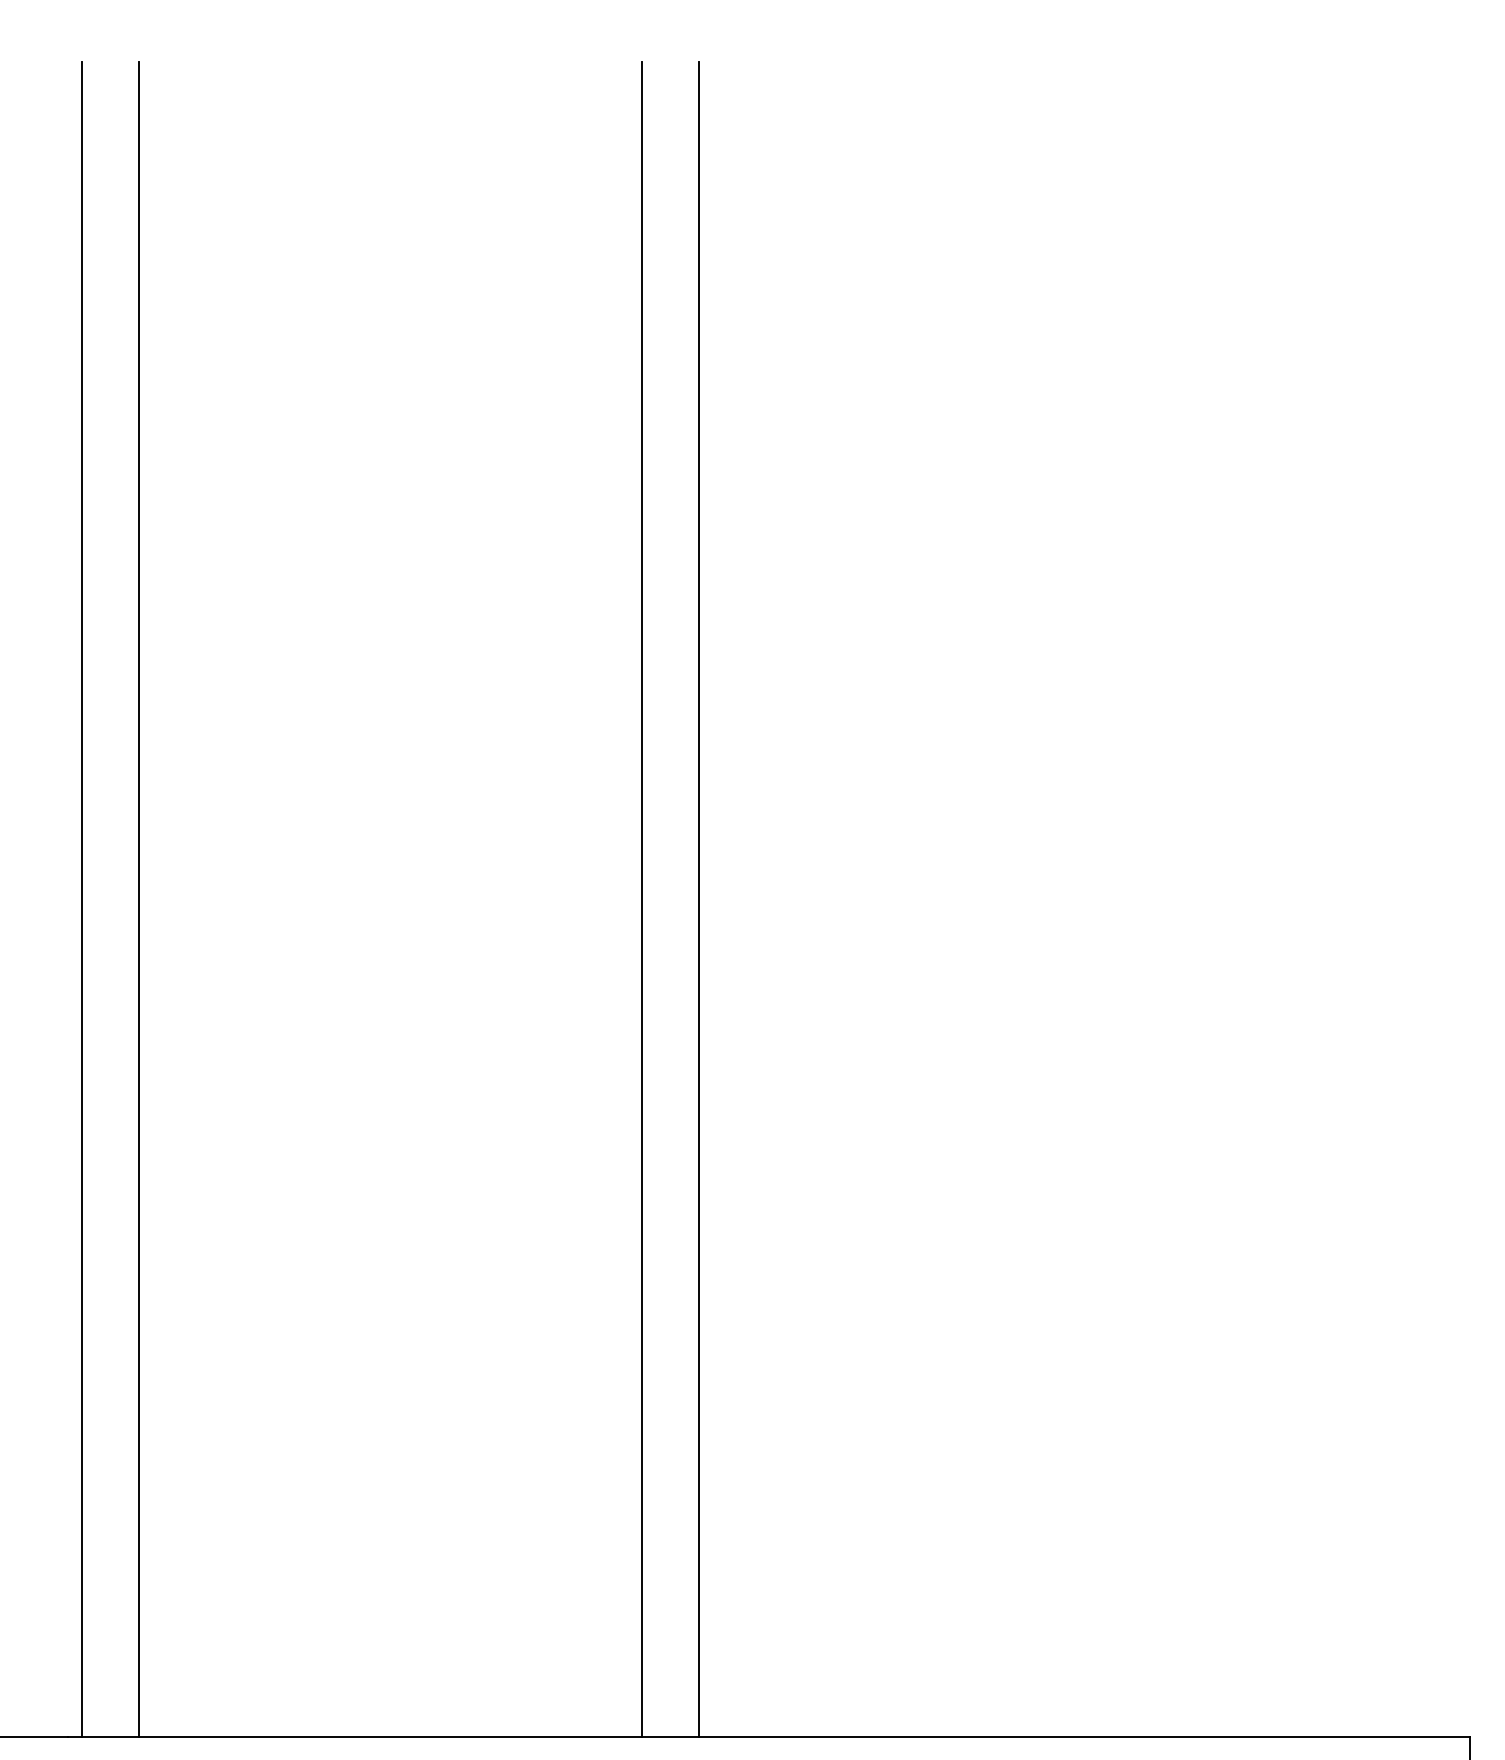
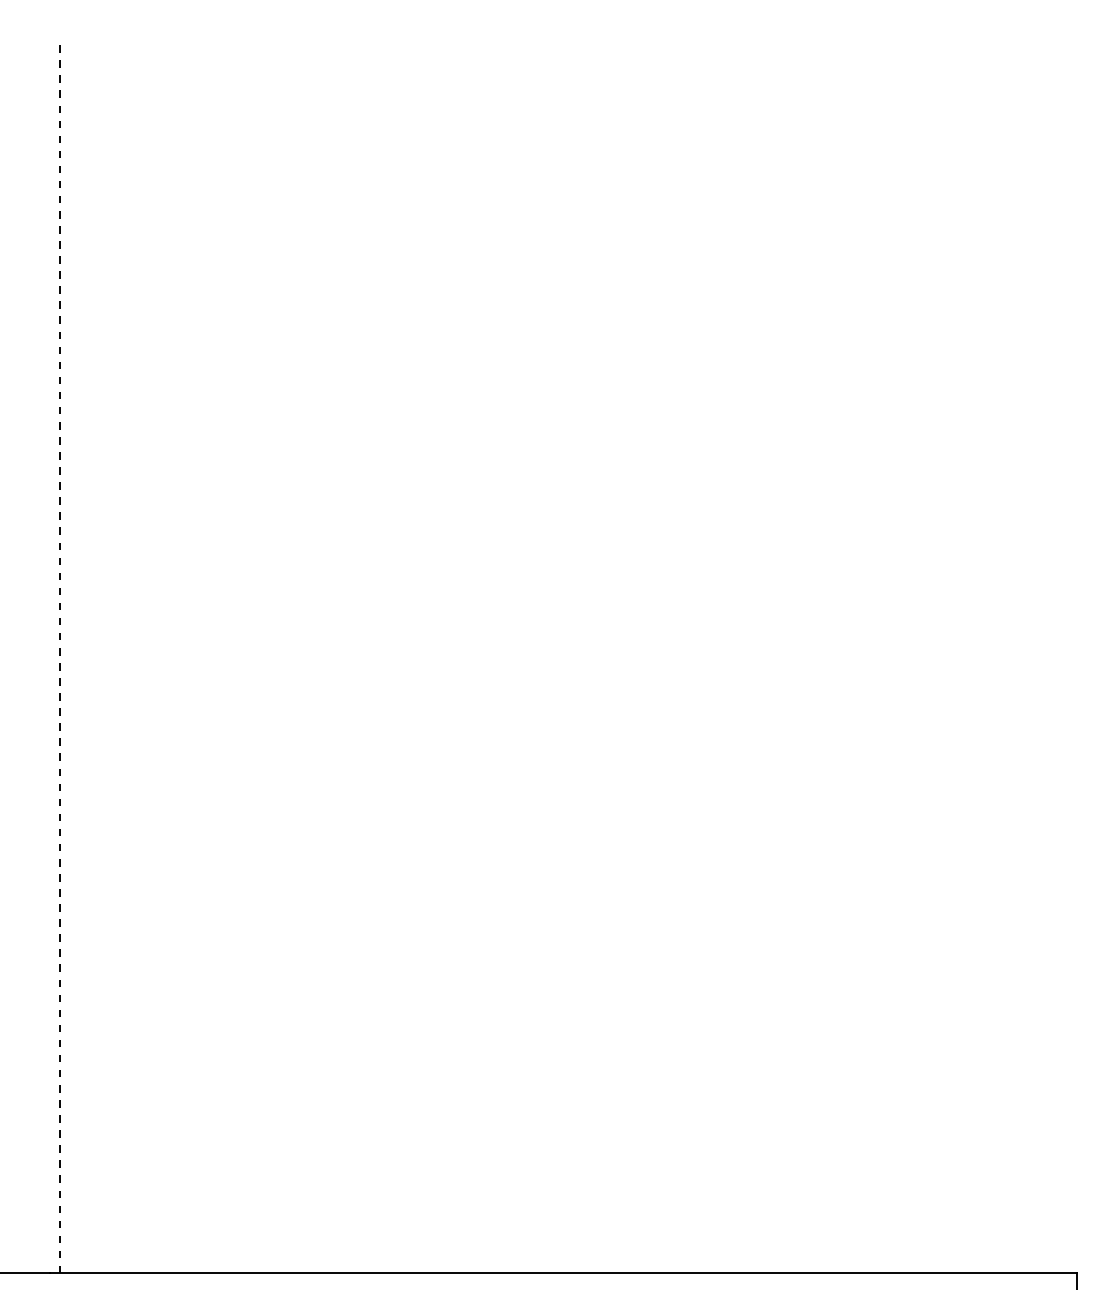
line: (81, 899) -> (59, 659), solid -> dashed
line: (138, 899) -> (101, 659), removed
line: (641, 899) -> (470, 659), removed
line: (698, 899) -> (511, 659), removed

